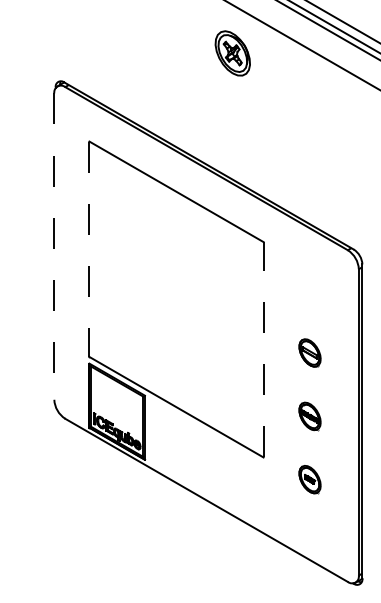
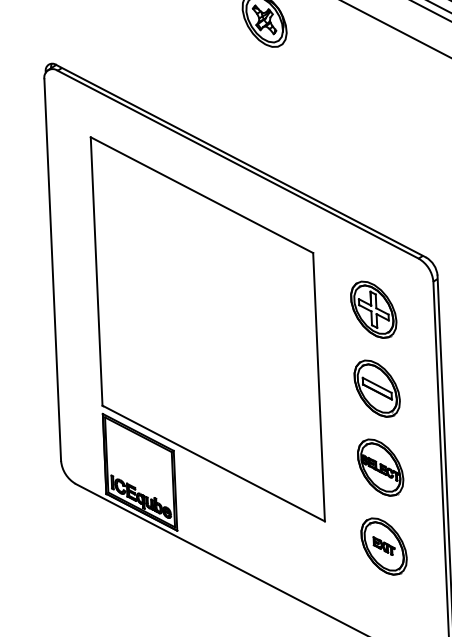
line: (54, 247) -> (53, 271), dashed -> solid
line: (89, 249) -> (96, 271), dashed -> solid
part: (309, 289) -> (373, 309), added
line: (263, 349) -> (318, 386), dashed -> solid
part: (309, 352) -> (376, 388), size x1.67
part: (309, 416) -> (379, 467), size x1.67
part: (309, 479) -> (383, 546), size x1.67

